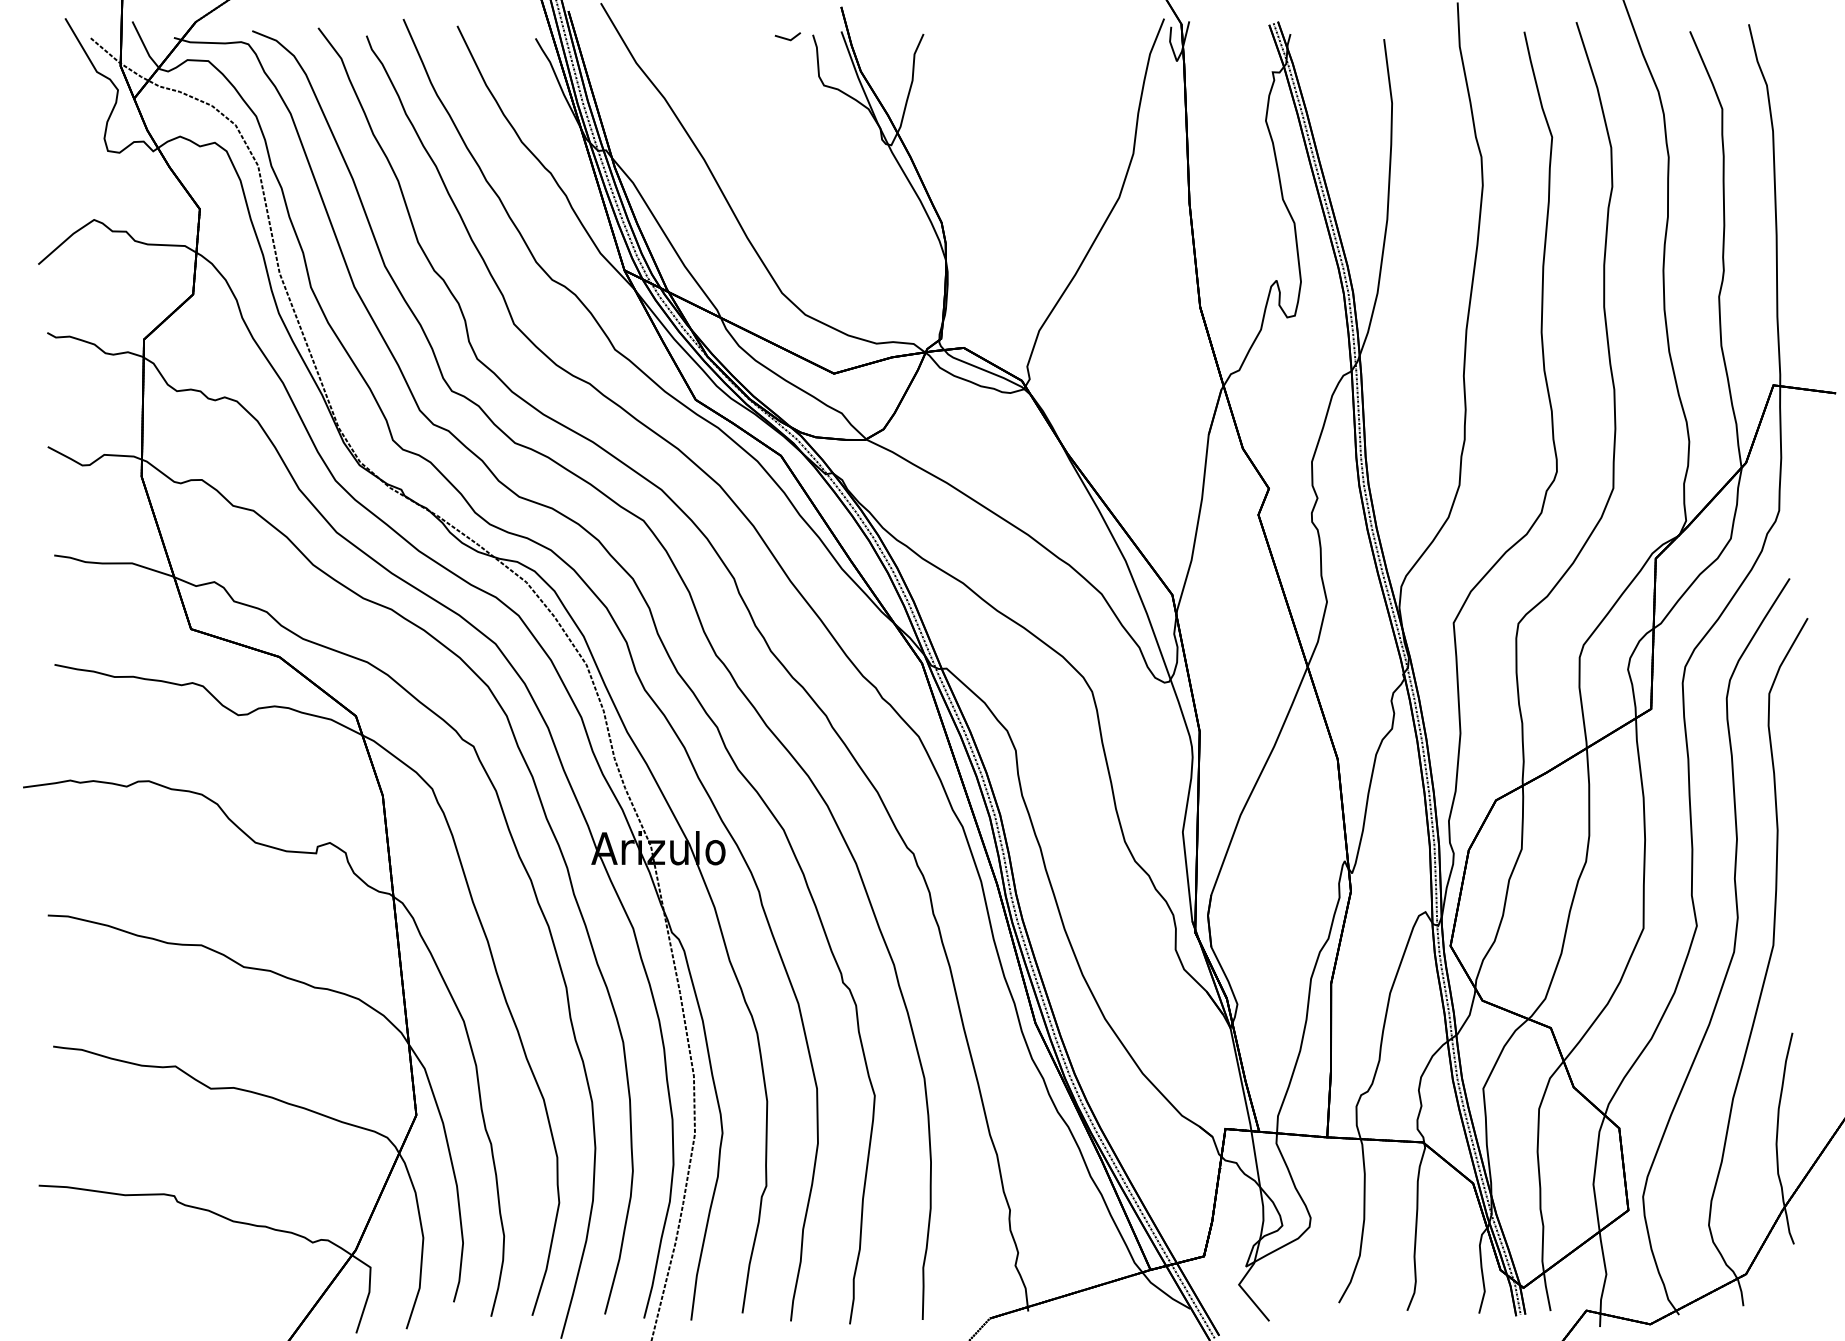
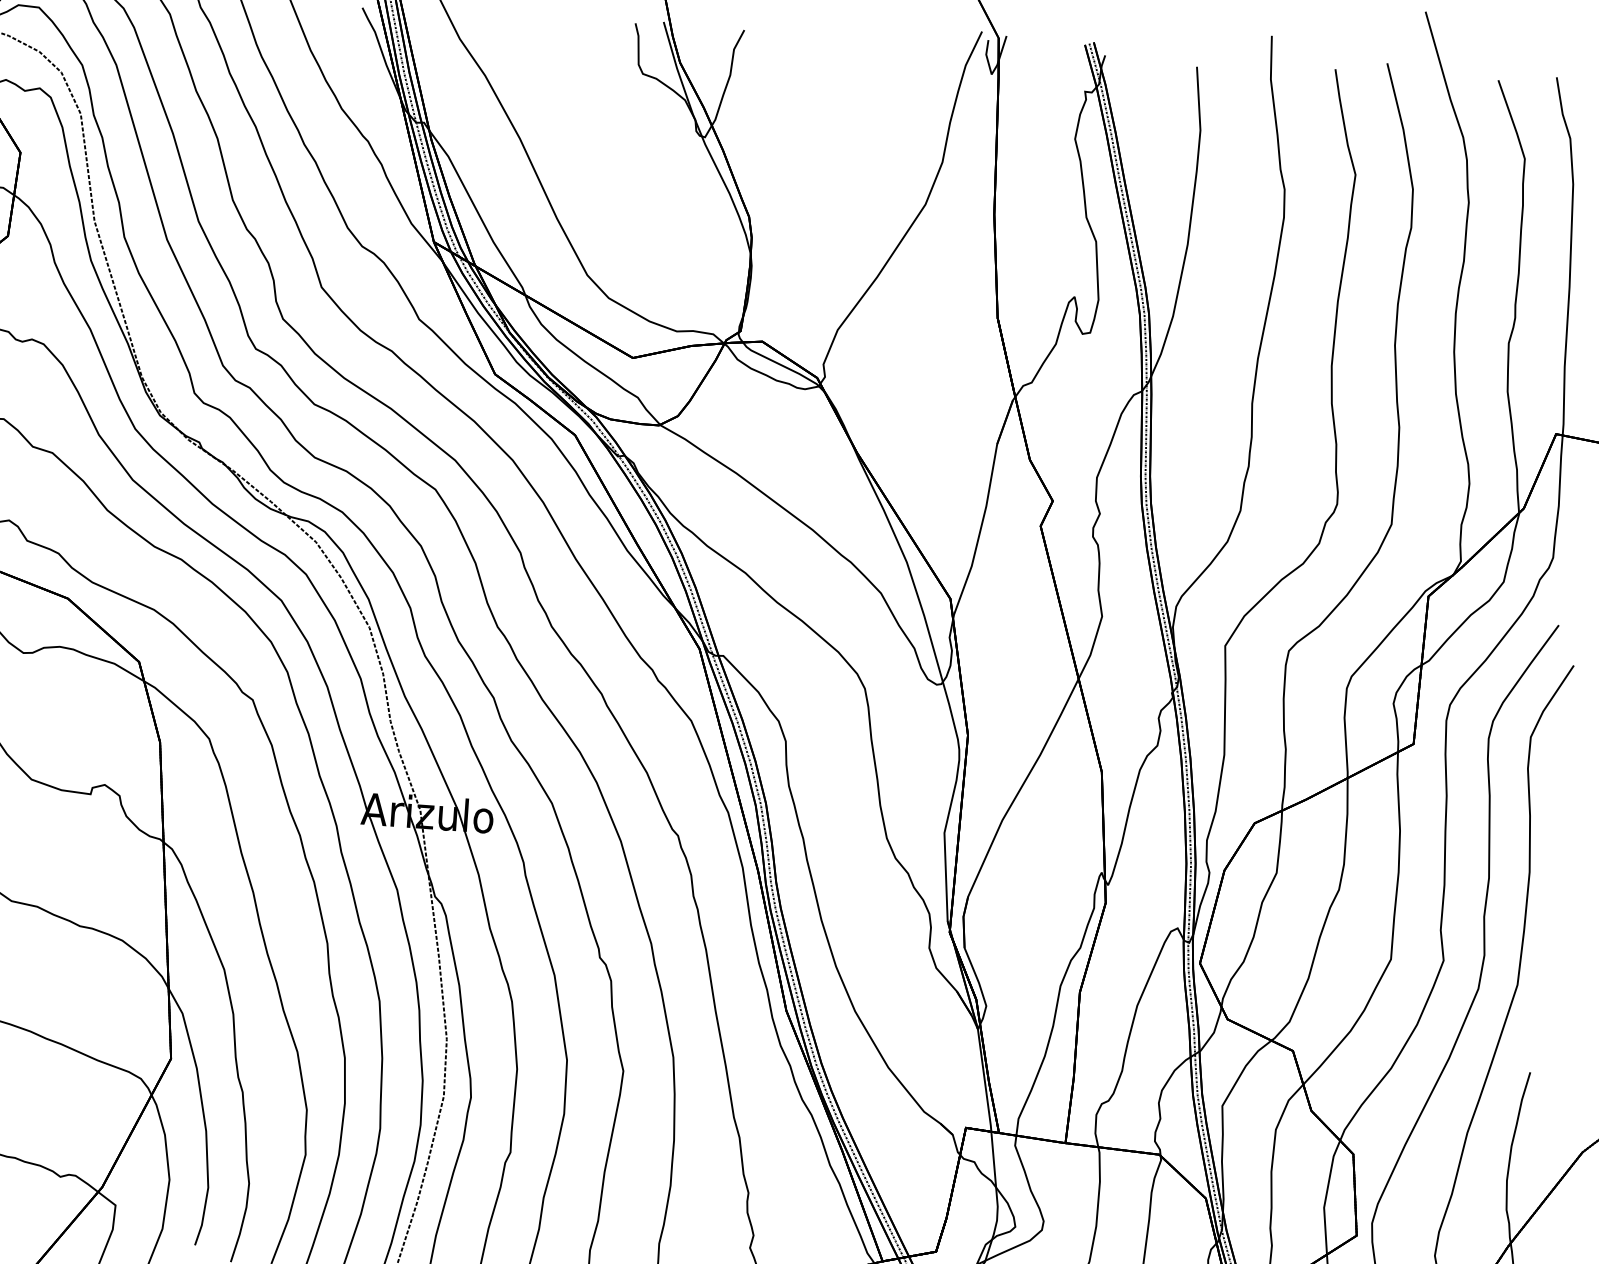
line: (787, 38) -> (610, 25), removed

